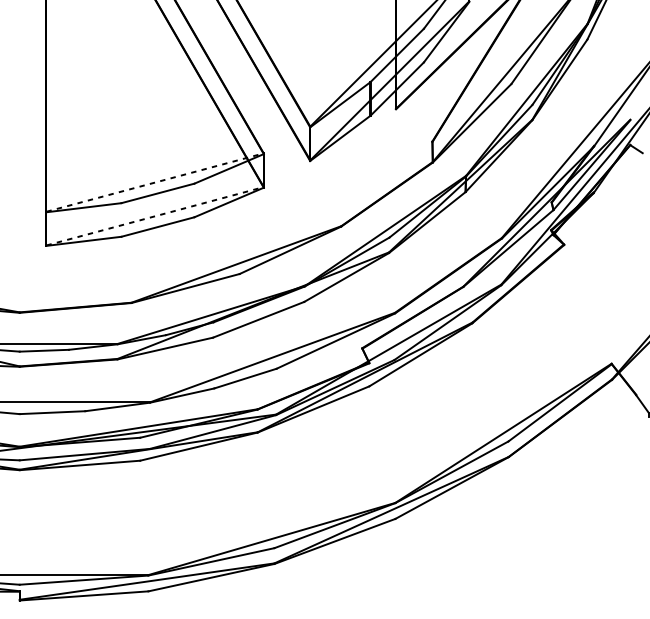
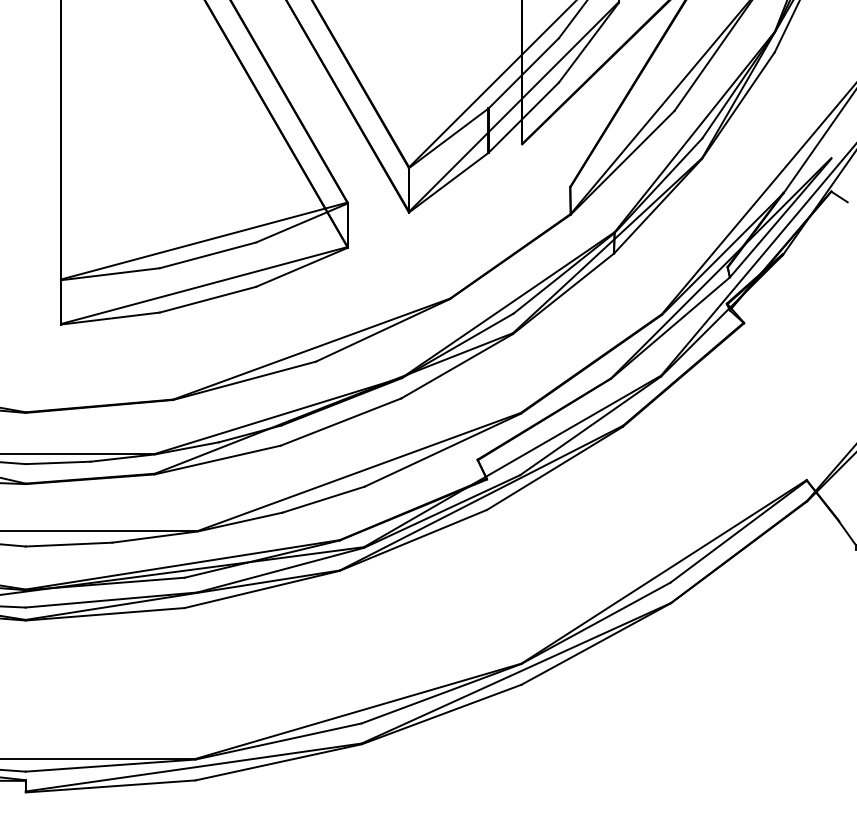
line: (155, 182) -> (204, 240), dashed -> solid
line: (155, 216) -> (204, 285), dashed -> solid

